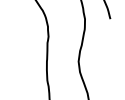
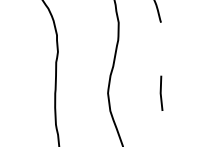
line: (110, 61) -> (161, 93), added

